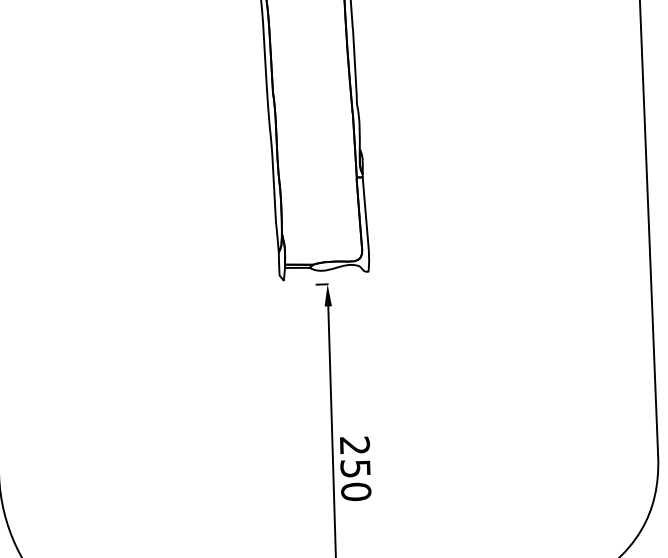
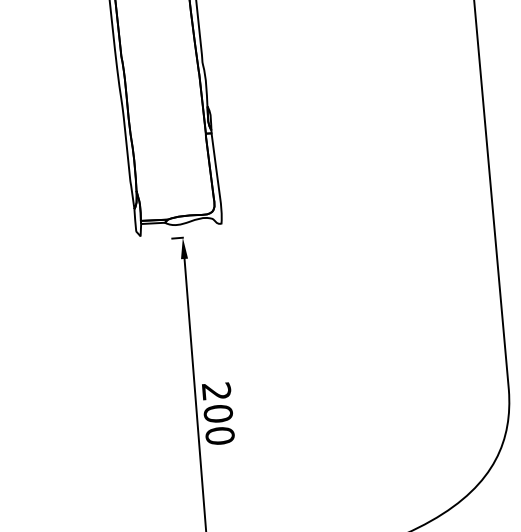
text: (355, 468) -> (218, 413), 250 -> 200

